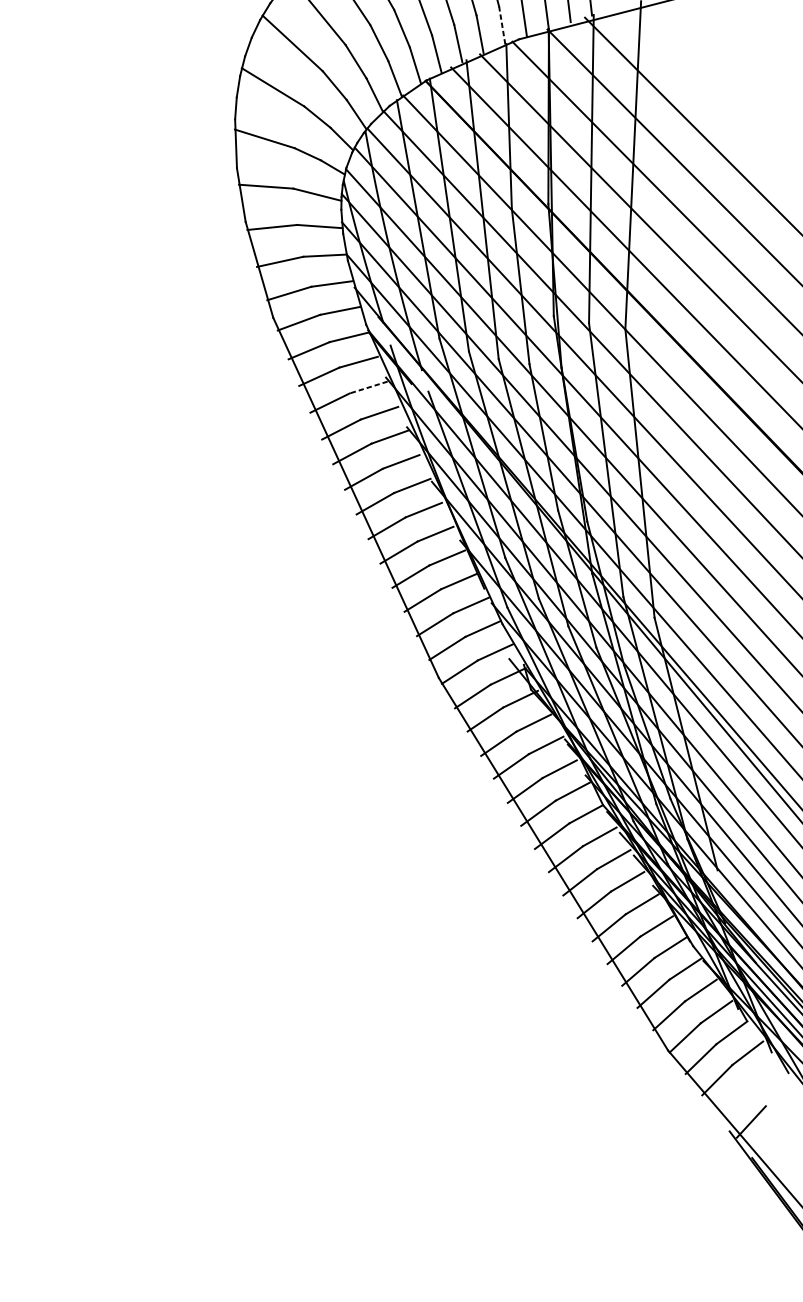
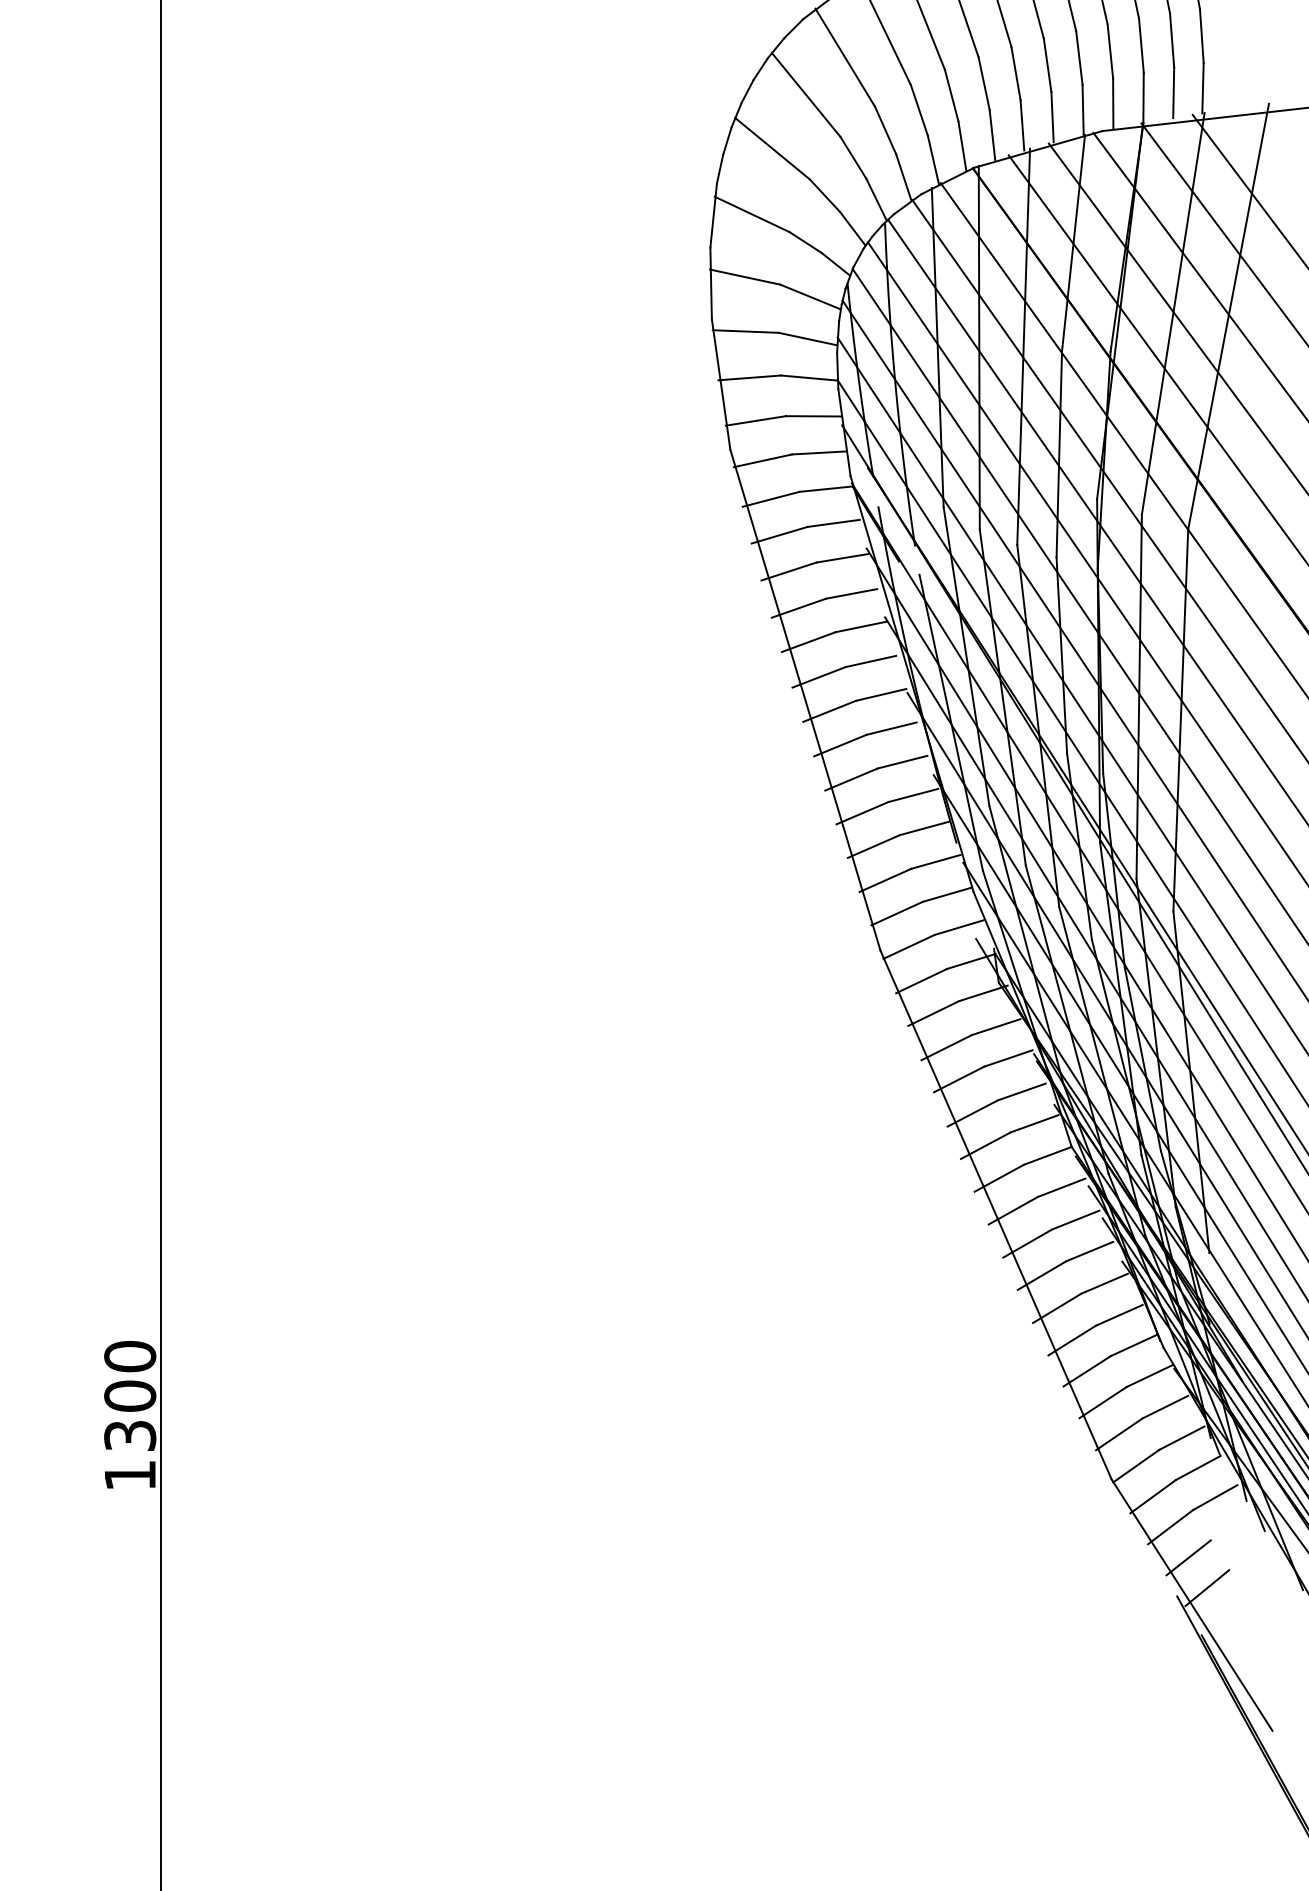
line: (502, 25) -> (1083, 109), dashed -> solid
line: (368, 387) -> (841, 558), dashed -> solid
line: (734, 1101) -> (1188, 1557), added

